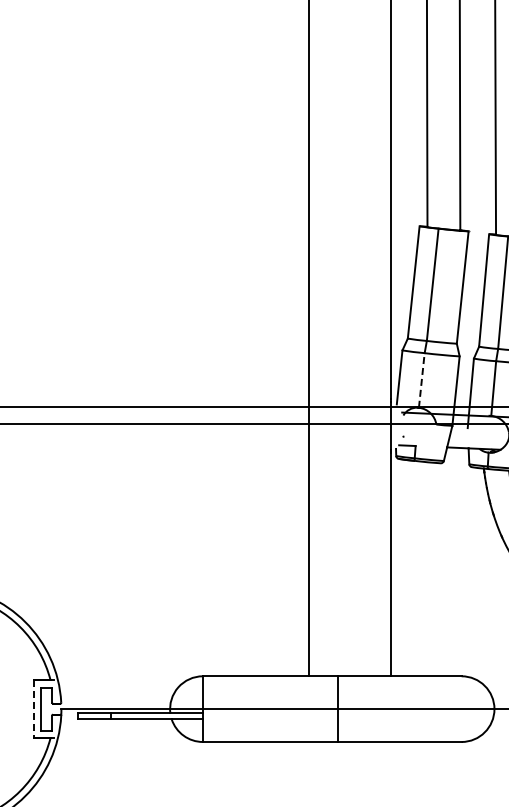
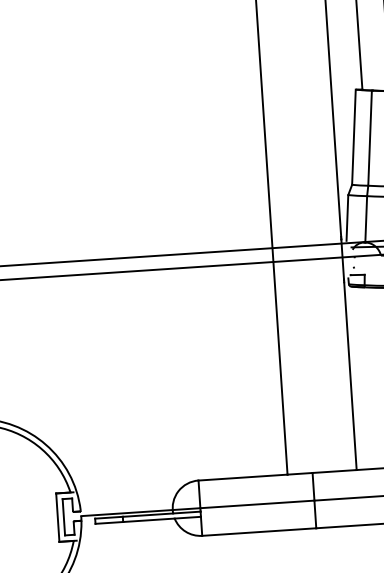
line: (421, 379) -> (365, 218), dashed -> solid
line: (33, 709) -> (57, 517), dashed -> solid

